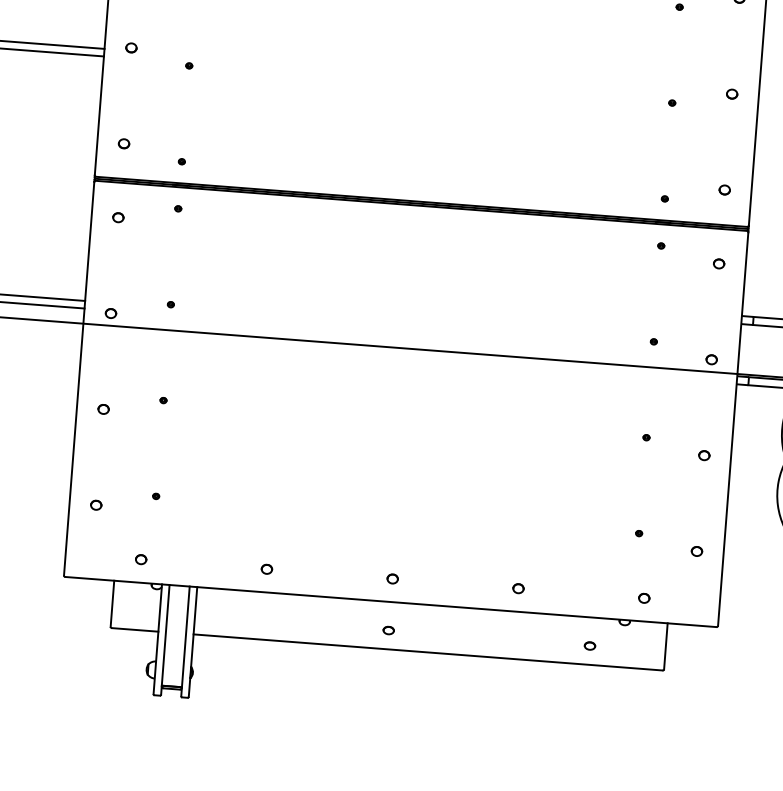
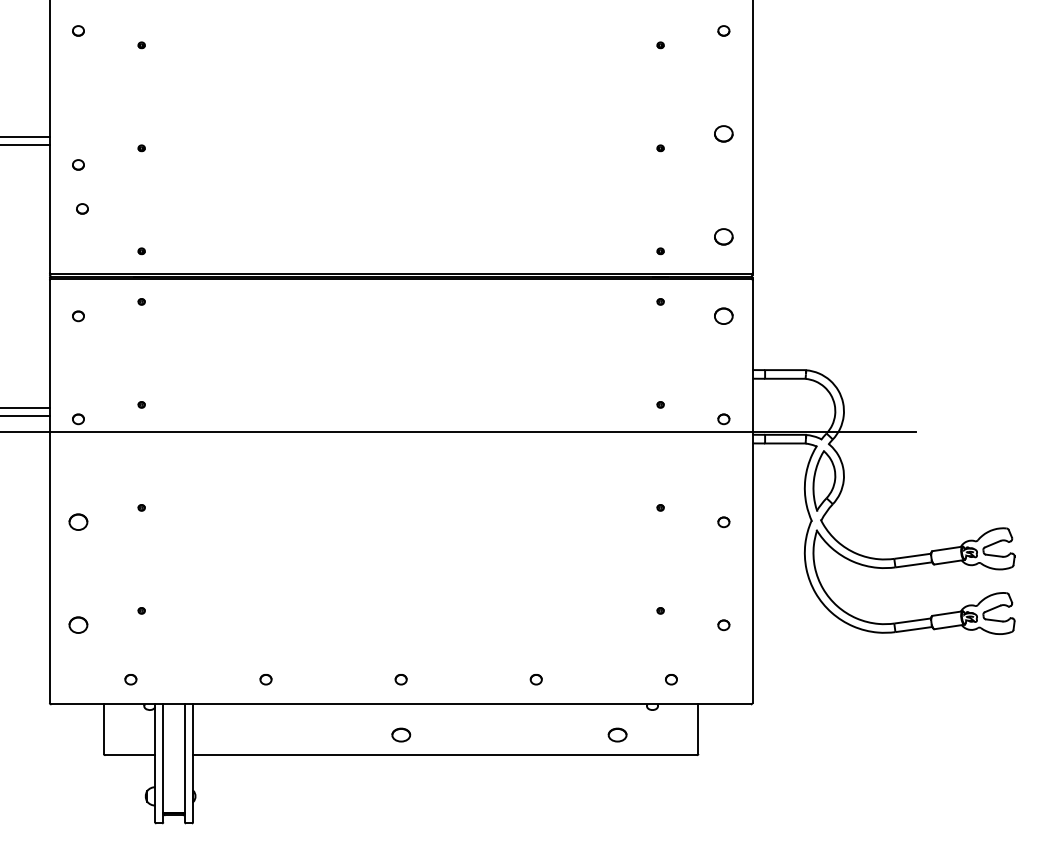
part: (131, 47) -> (78, 164), moved
part: (731, 93) -> (723, 133), size x1.6
part: (124, 143) -> (82, 208), moved
part: (724, 189) -> (723, 236), size x1.6
part: (718, 264) -> (723, 316), size x1.6
part: (103, 409) -> (78, 522), size x1.6
part: (96, 505) -> (78, 625), size x1.6
part: (388, 629) -> (400, 734), size x1.6
part: (589, 645) -> (616, 734), size x1.6

